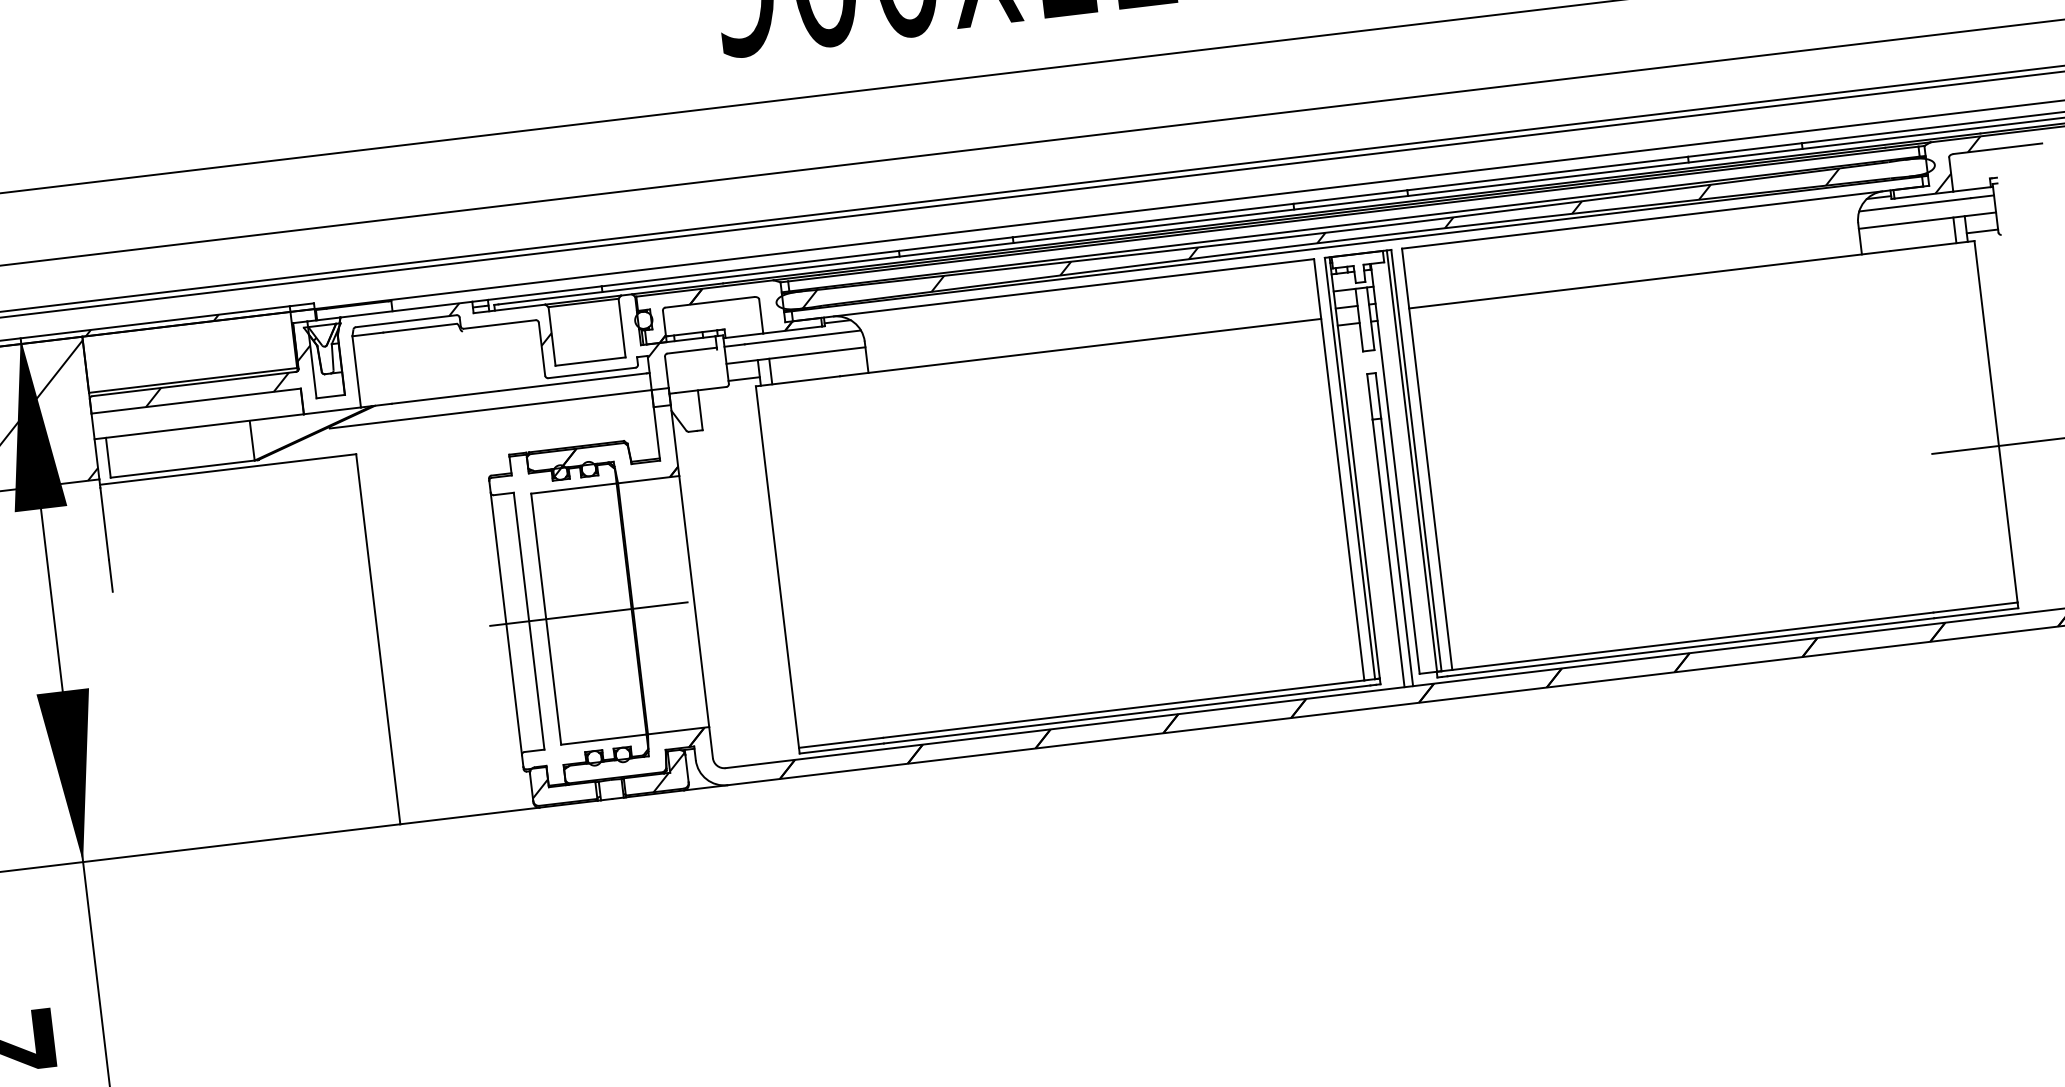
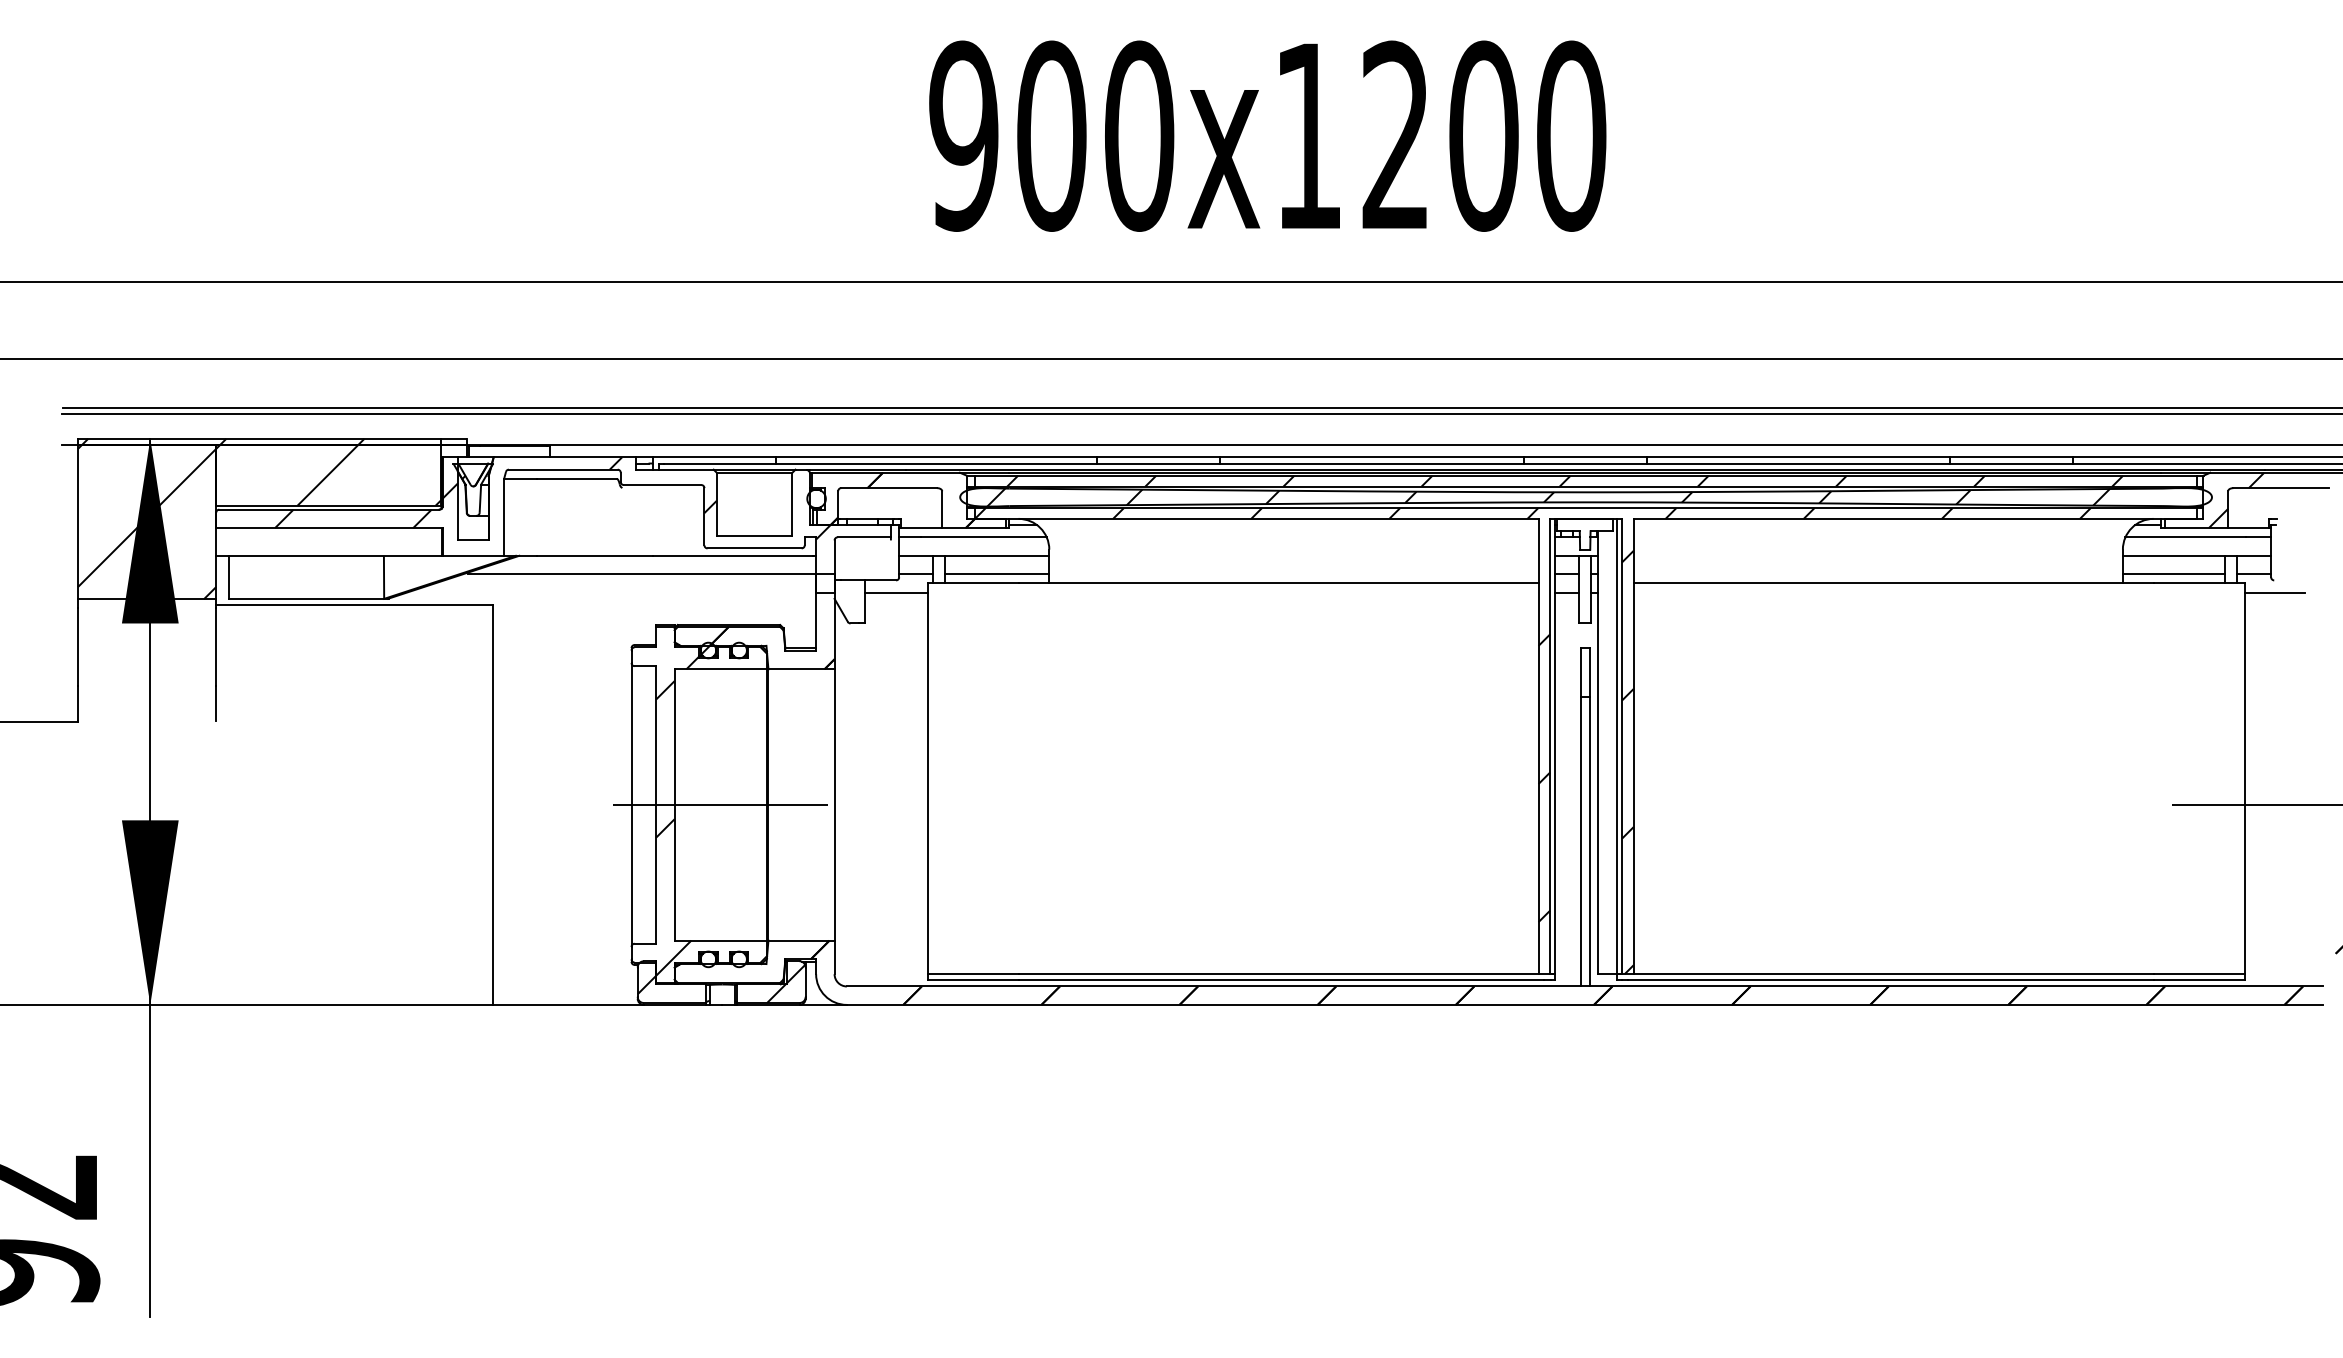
hatch: (1334, 220) -> (1565, 480), added
line: (1907, 240) -> (2173, 574), added
line: (2003, 246) -> (2274, 592), added
hatch: (189, 352) -> (328, 475), added
line: (819, 370) -> (997, 574), added
line: (728, 398) -> (896, 592), added
hatch: (1333, 465) -> (1532, 741), added
hatch: (550, 628) -> (677, 815), added

